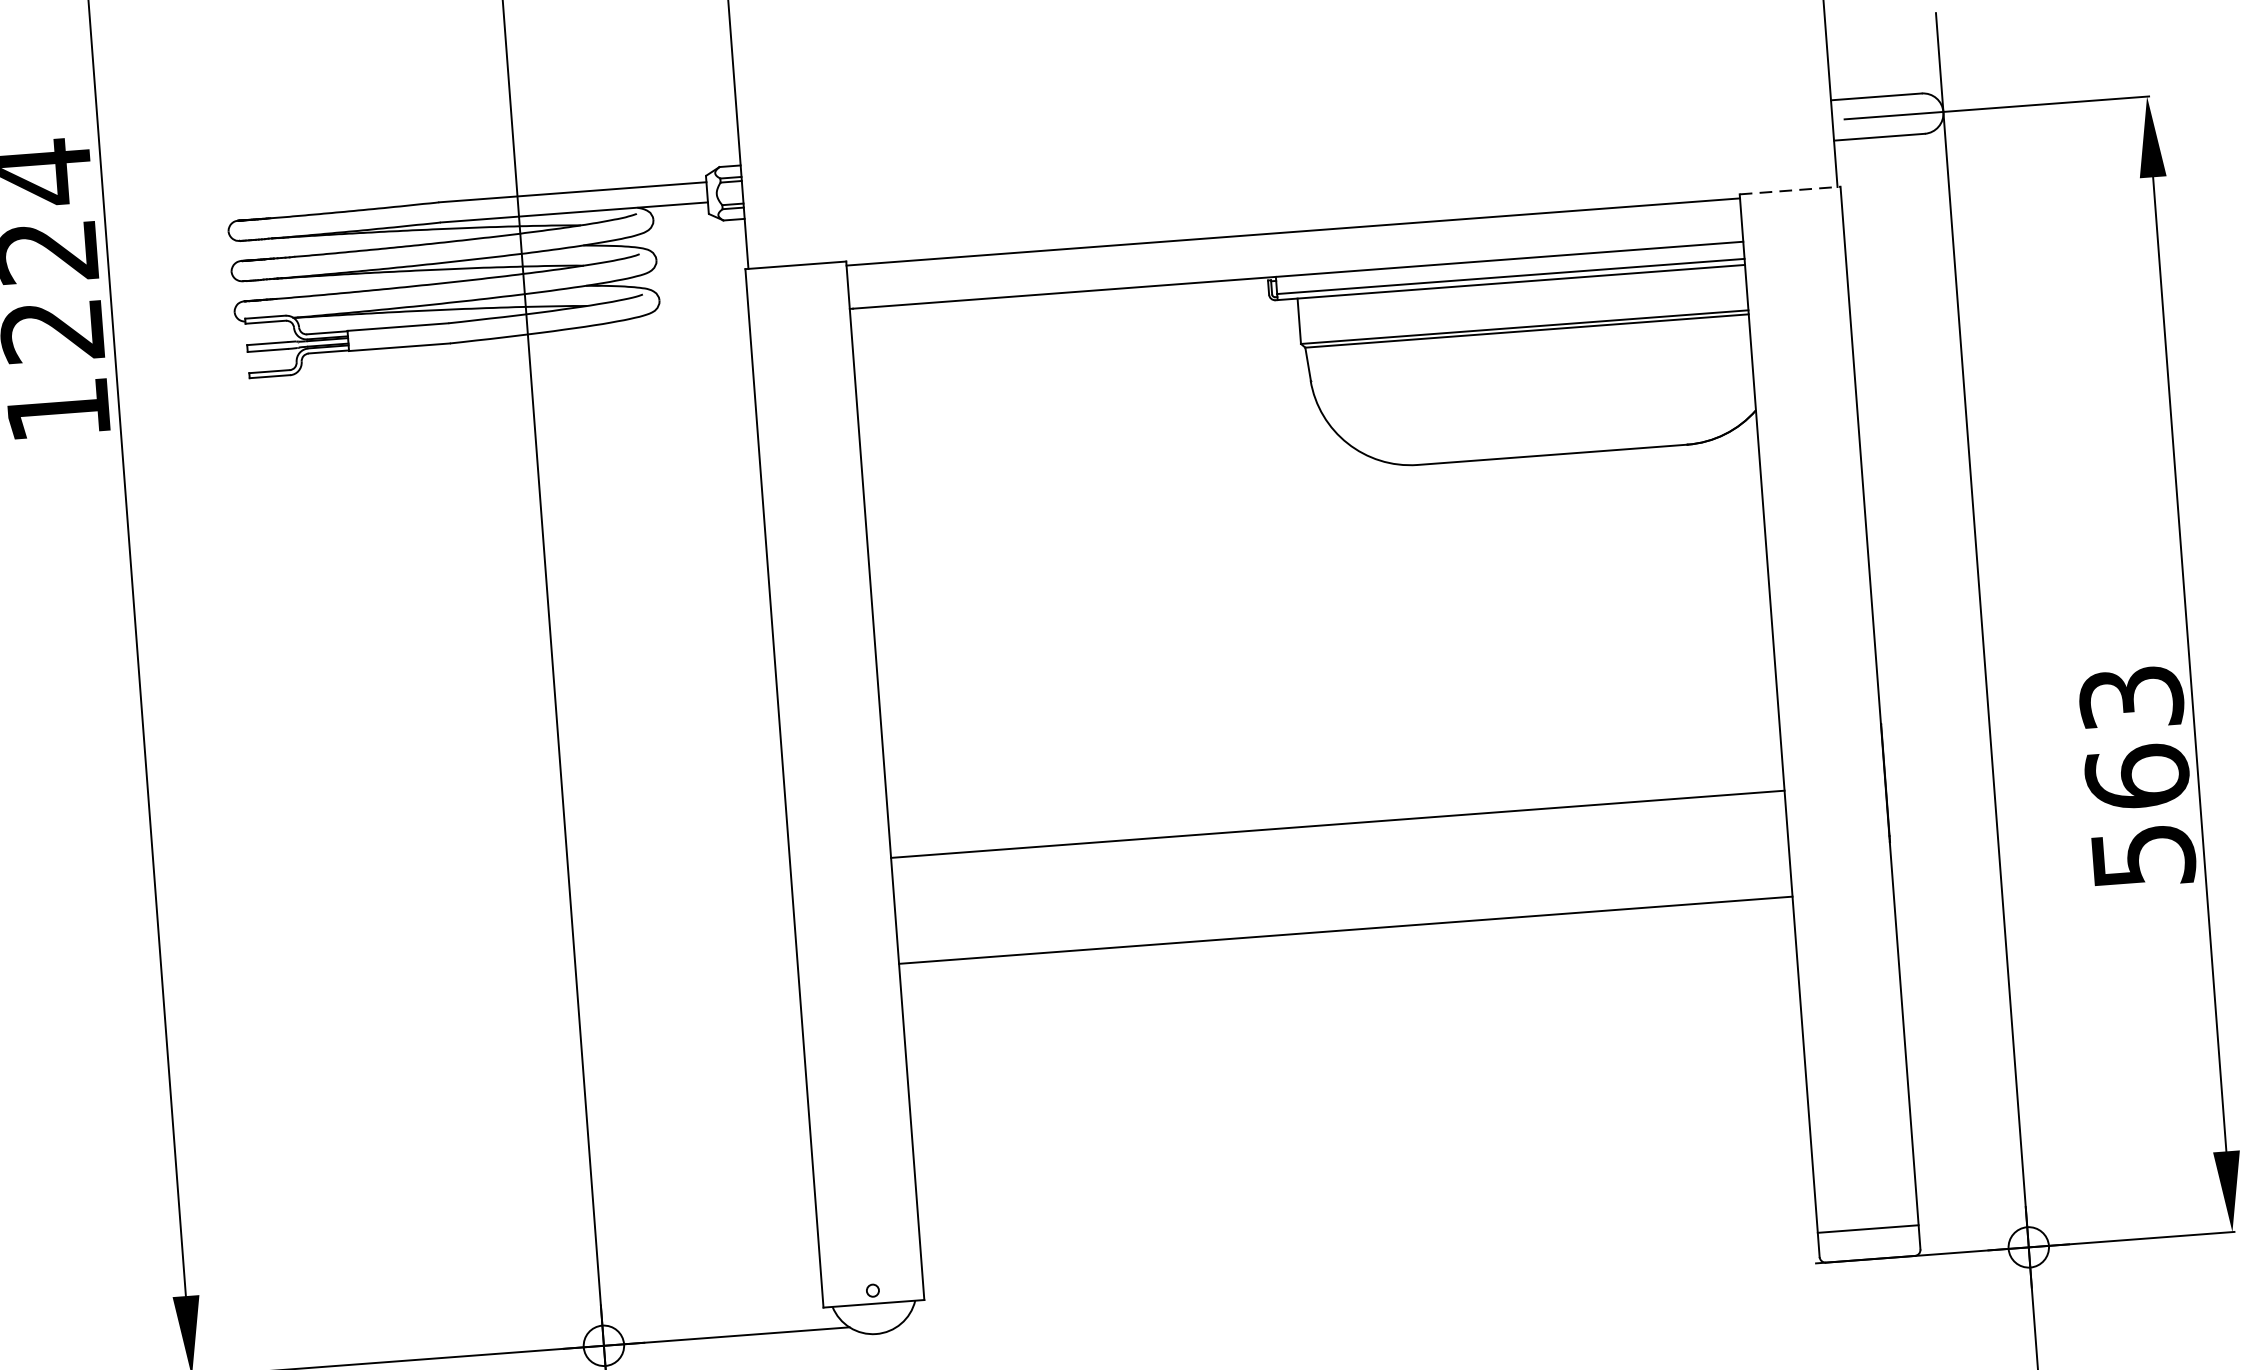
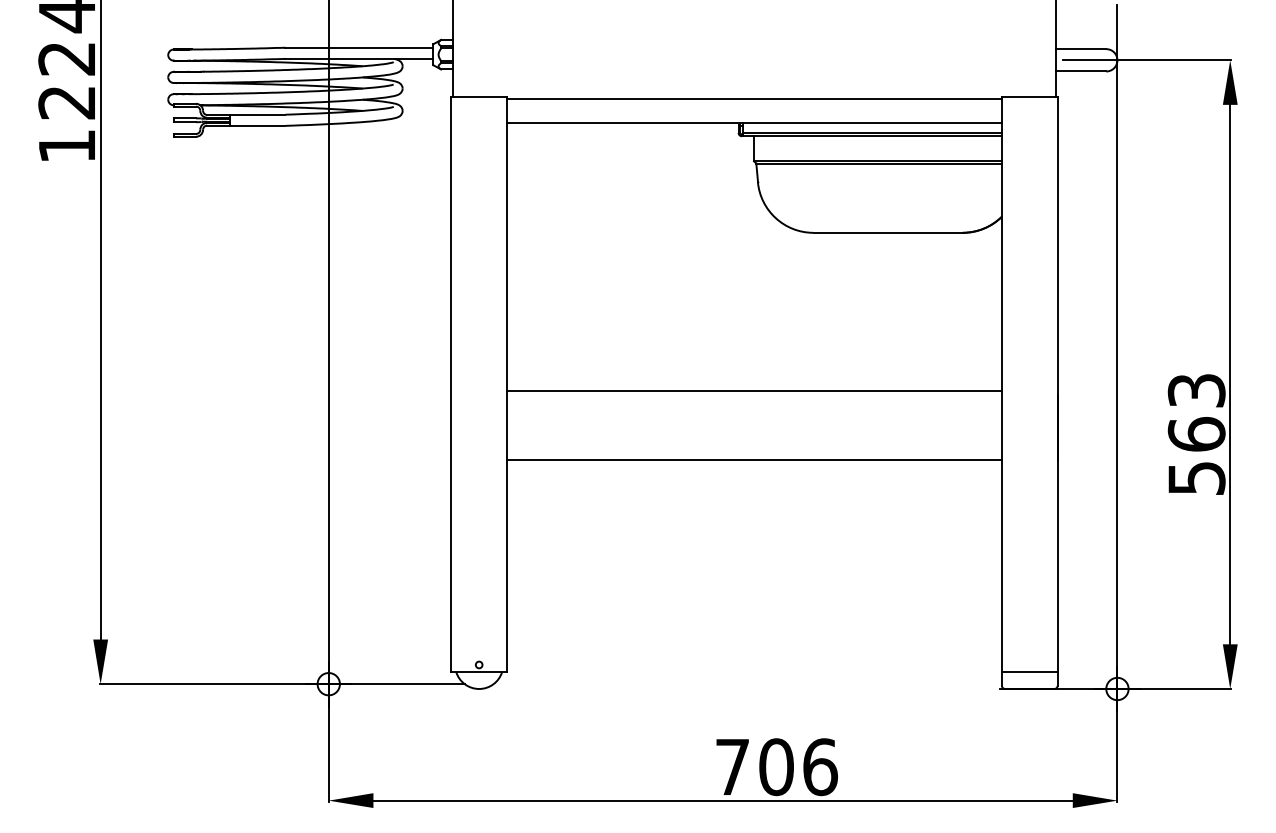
line: (1789, 191) -> (1029, 97), dashed -> solid
line: (1337, 824) -> (754, 391), moved
line: (1345, 931) -> (754, 460), moved

